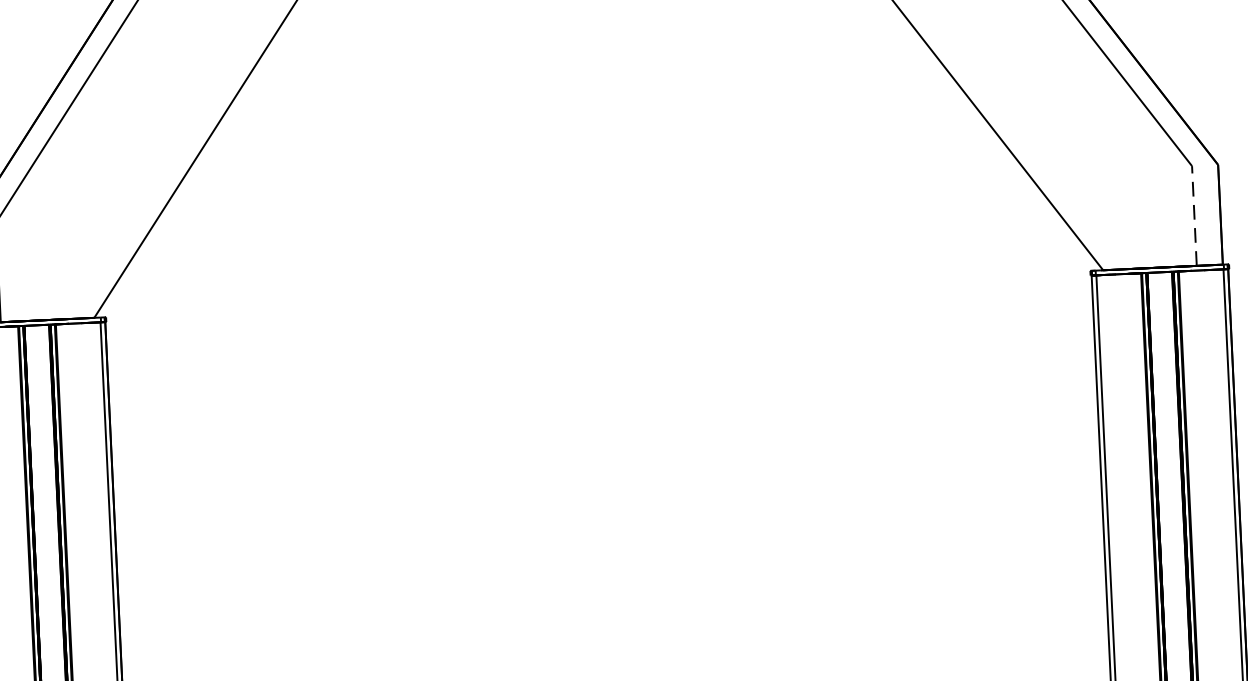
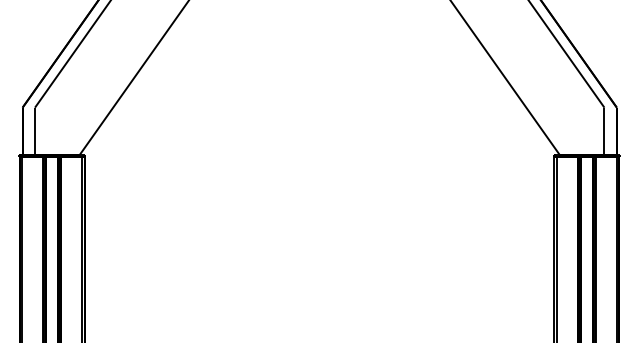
line: (1194, 216) -> (604, 131), dashed -> solid

